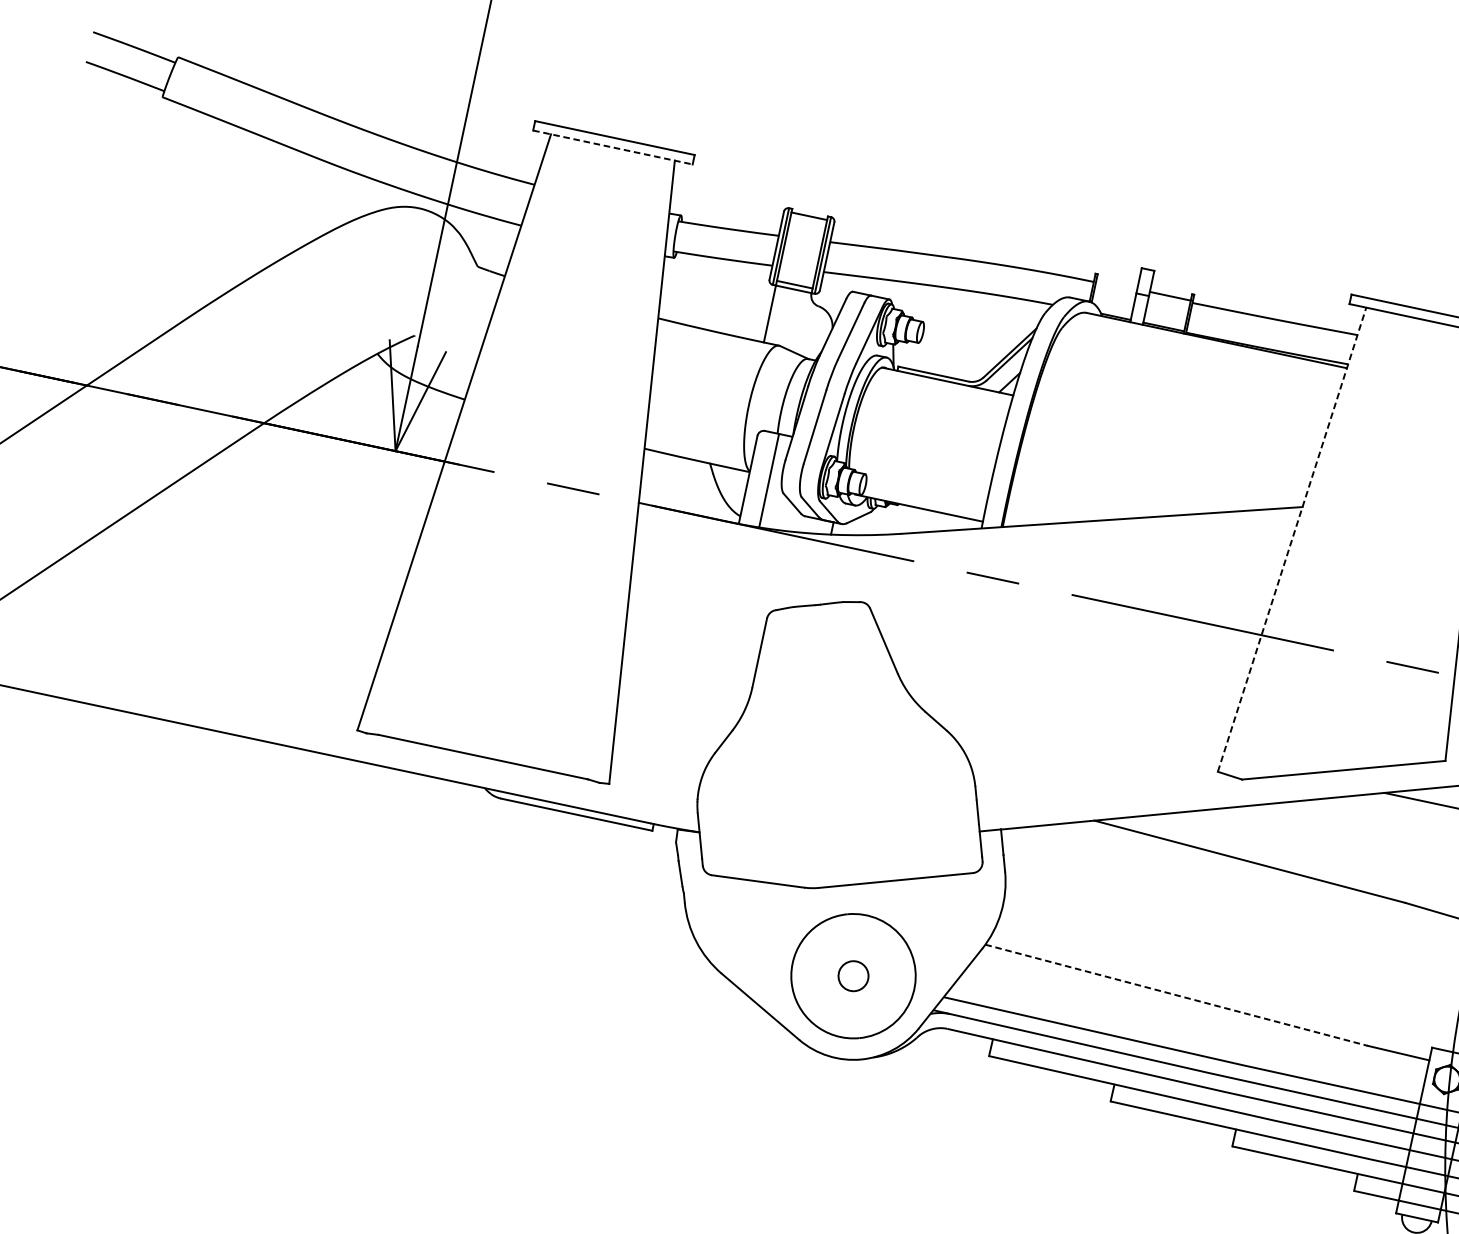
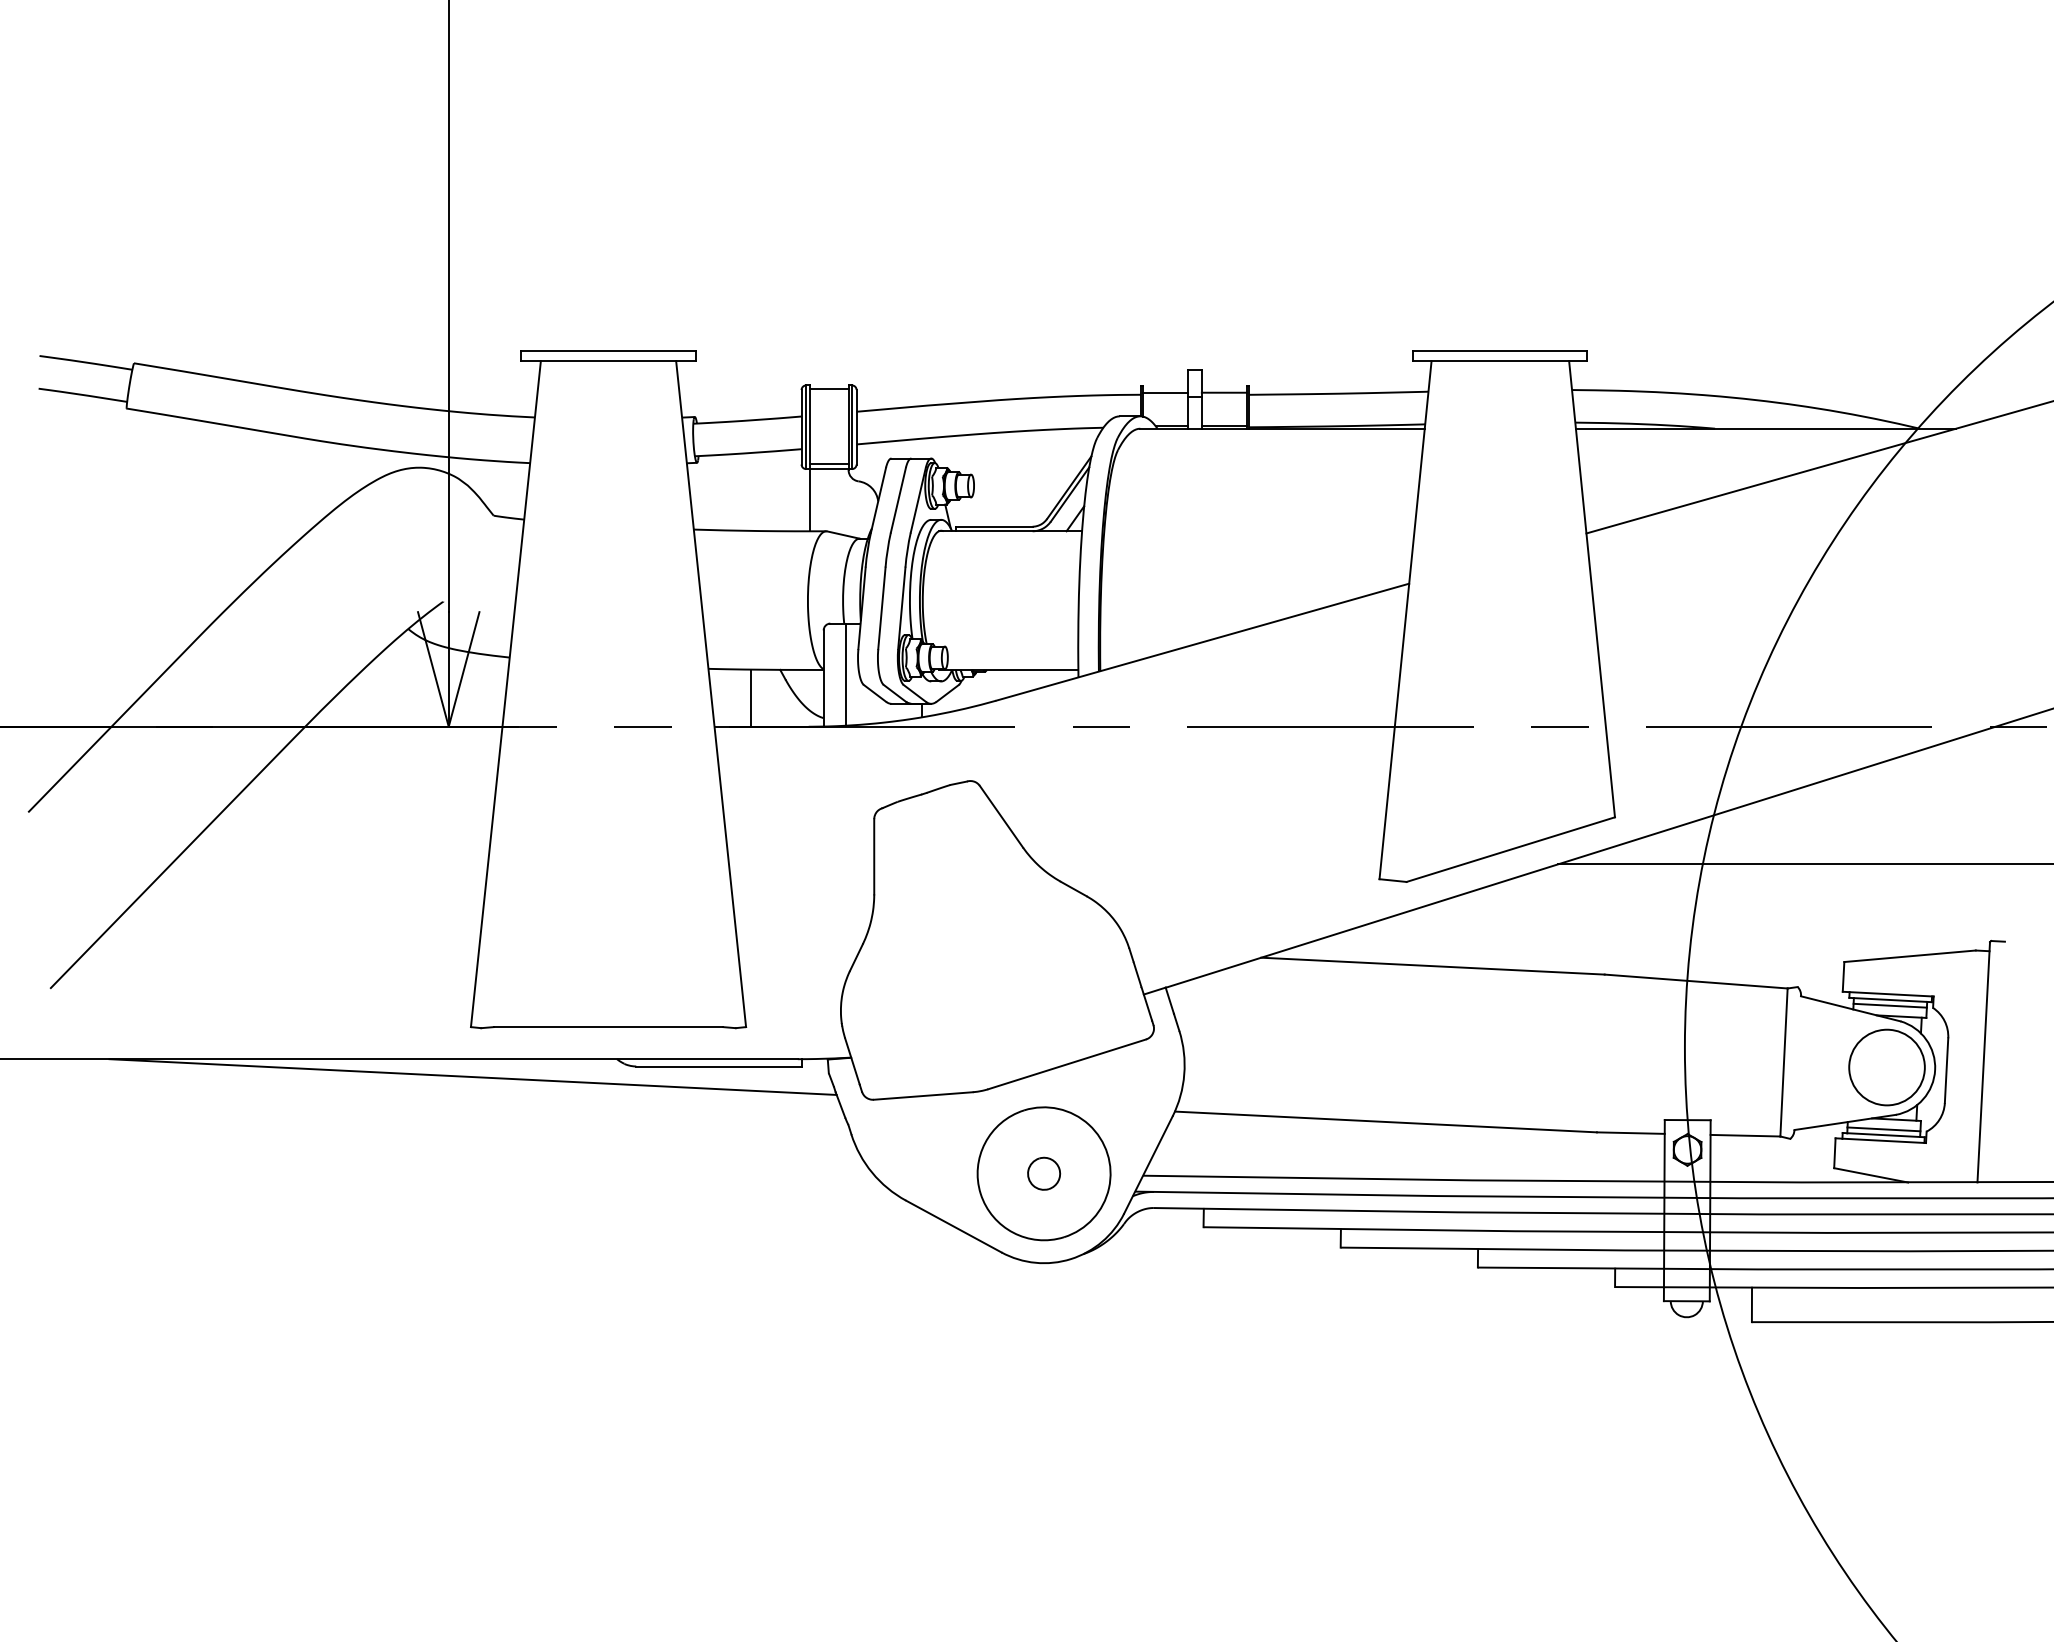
line: (613, 148) -> (609, 361), dashed -> solid
line: (1116, 284) -> (1165, 392), added
line: (678, 483) -> (751, 697), added
line: (1292, 539) -> (1405, 619), dashed -> solid
line: (349, 775) -> (472, 1076), added
line: (1176, 995) -> (1386, 1122), dashed -> solid

